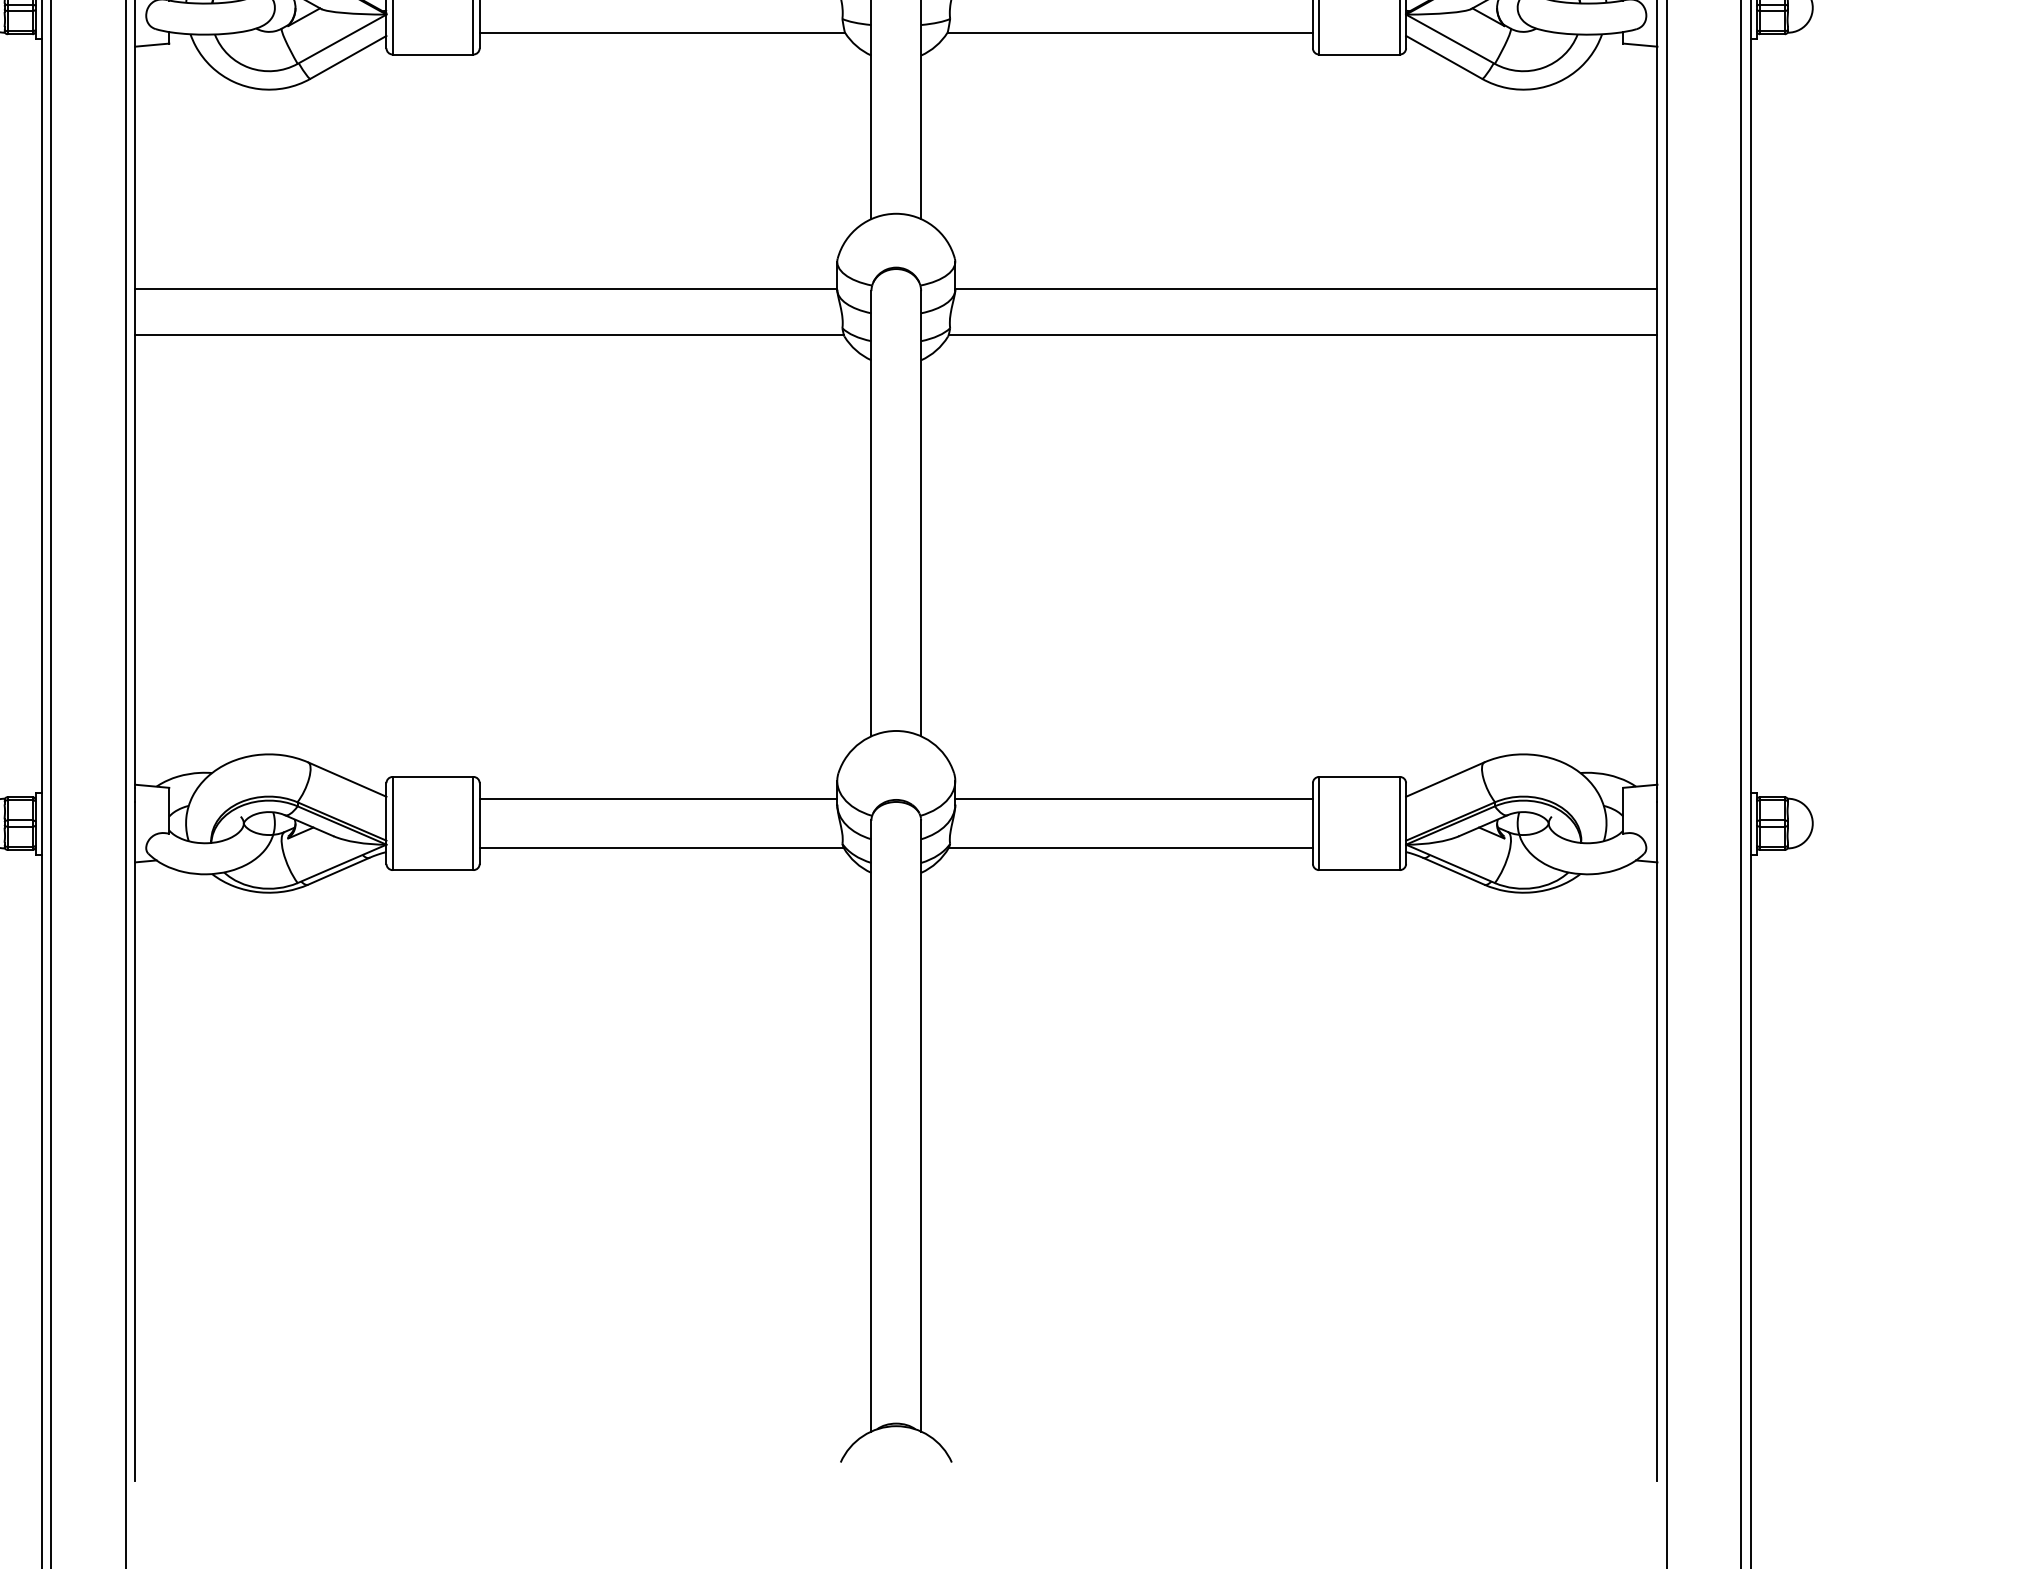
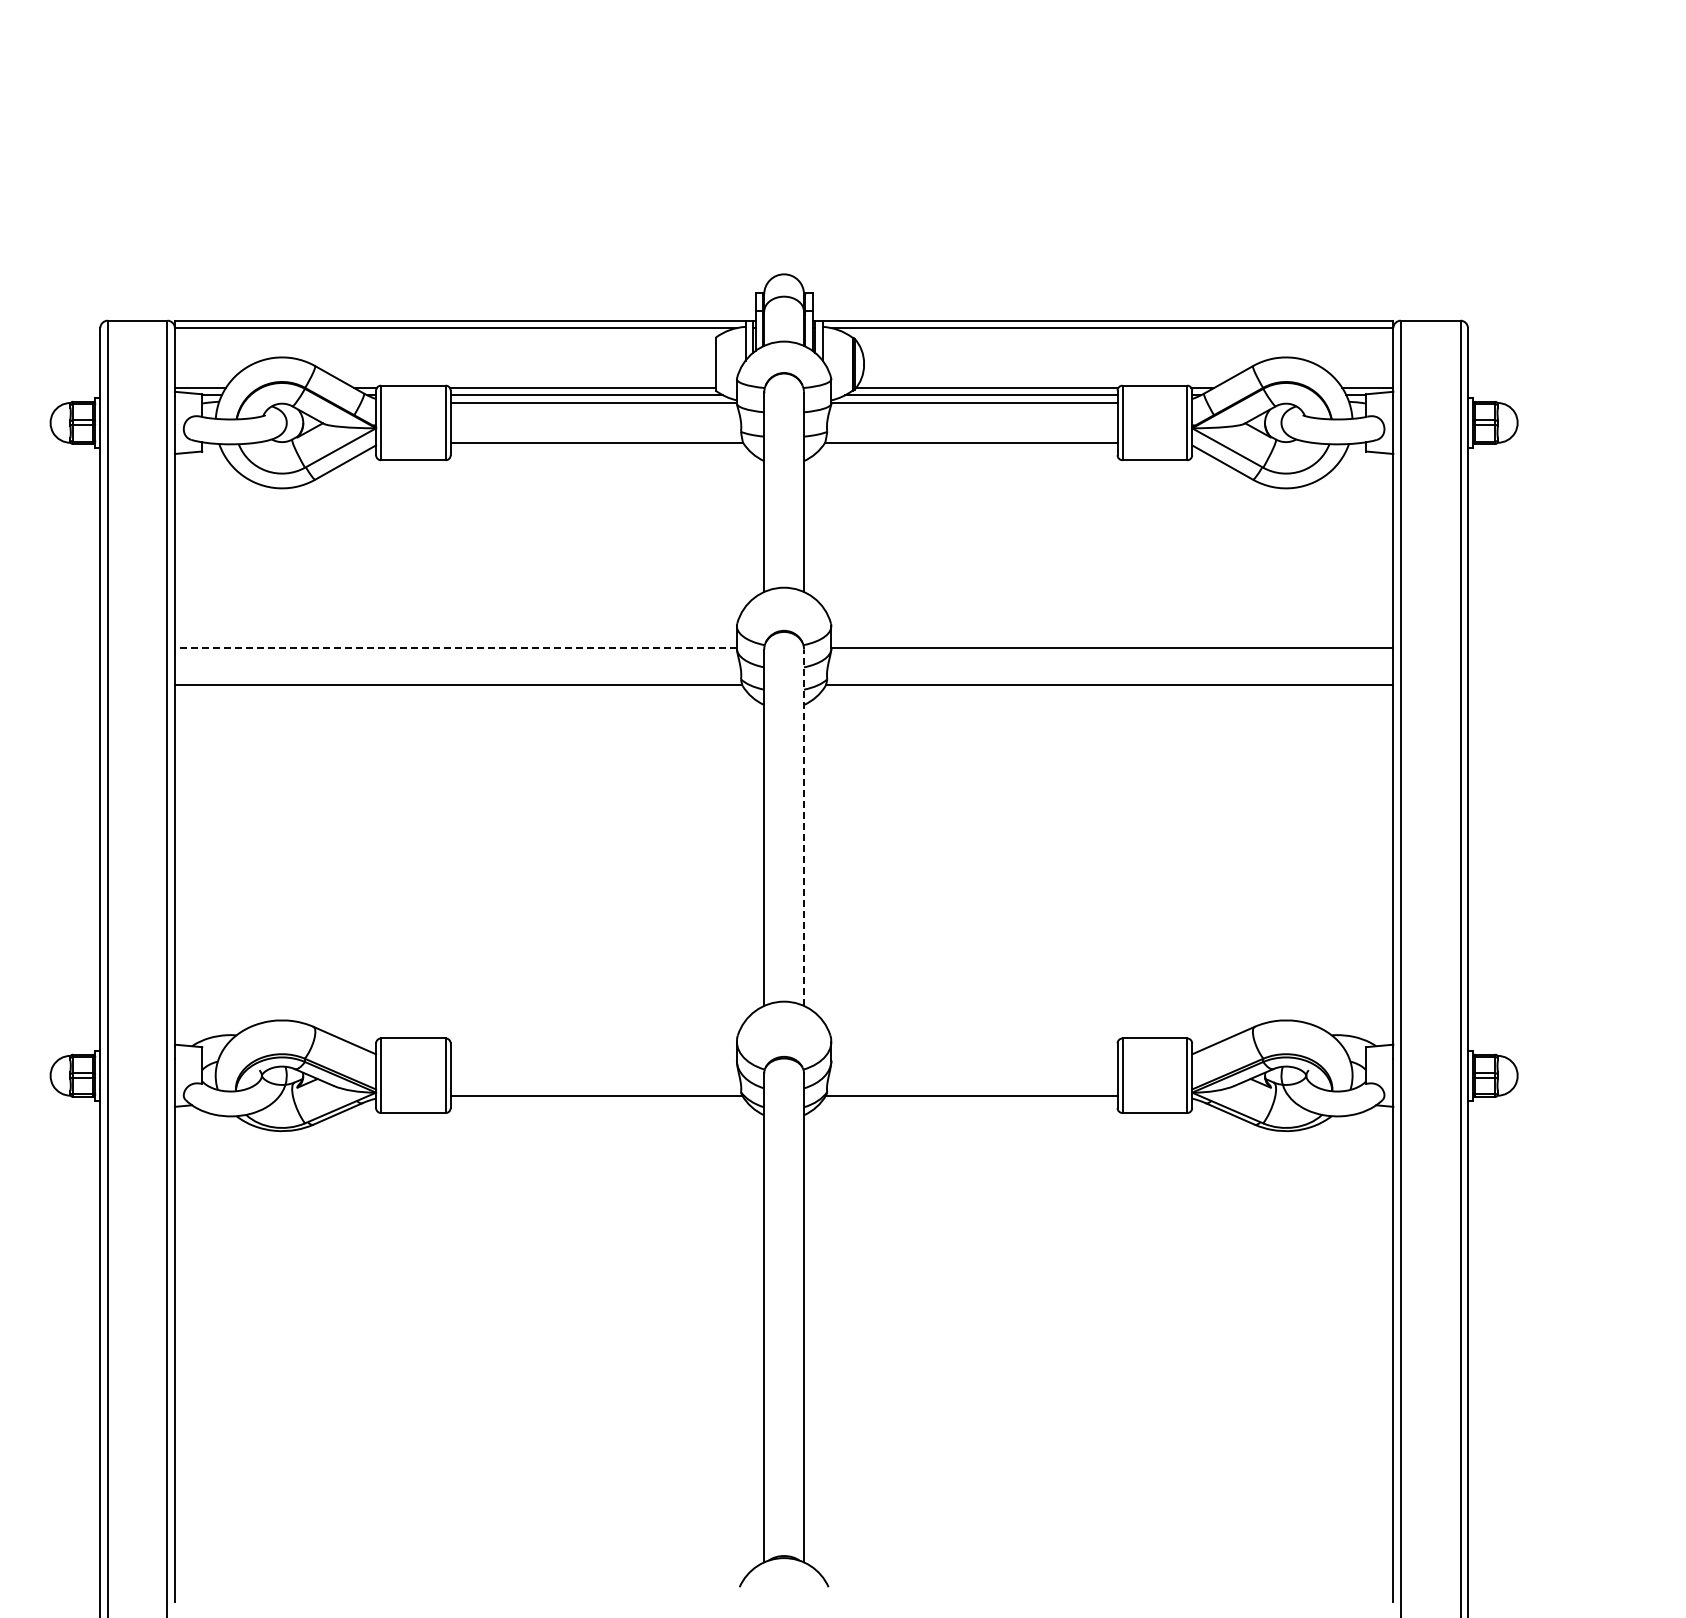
line: (485, 288) -> (455, 647), solid -> dashed
line: (921, 513) -> (804, 827), solid -> dashed
line: (658, 798) -> (593, 1055), removed
line: (1134, 798) -> (974, 1055), removed

